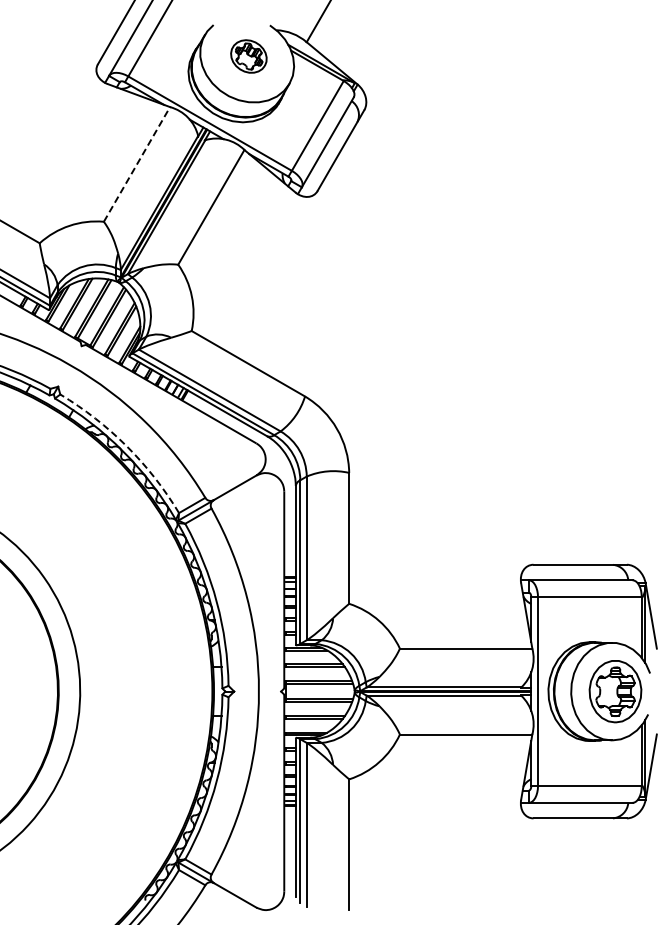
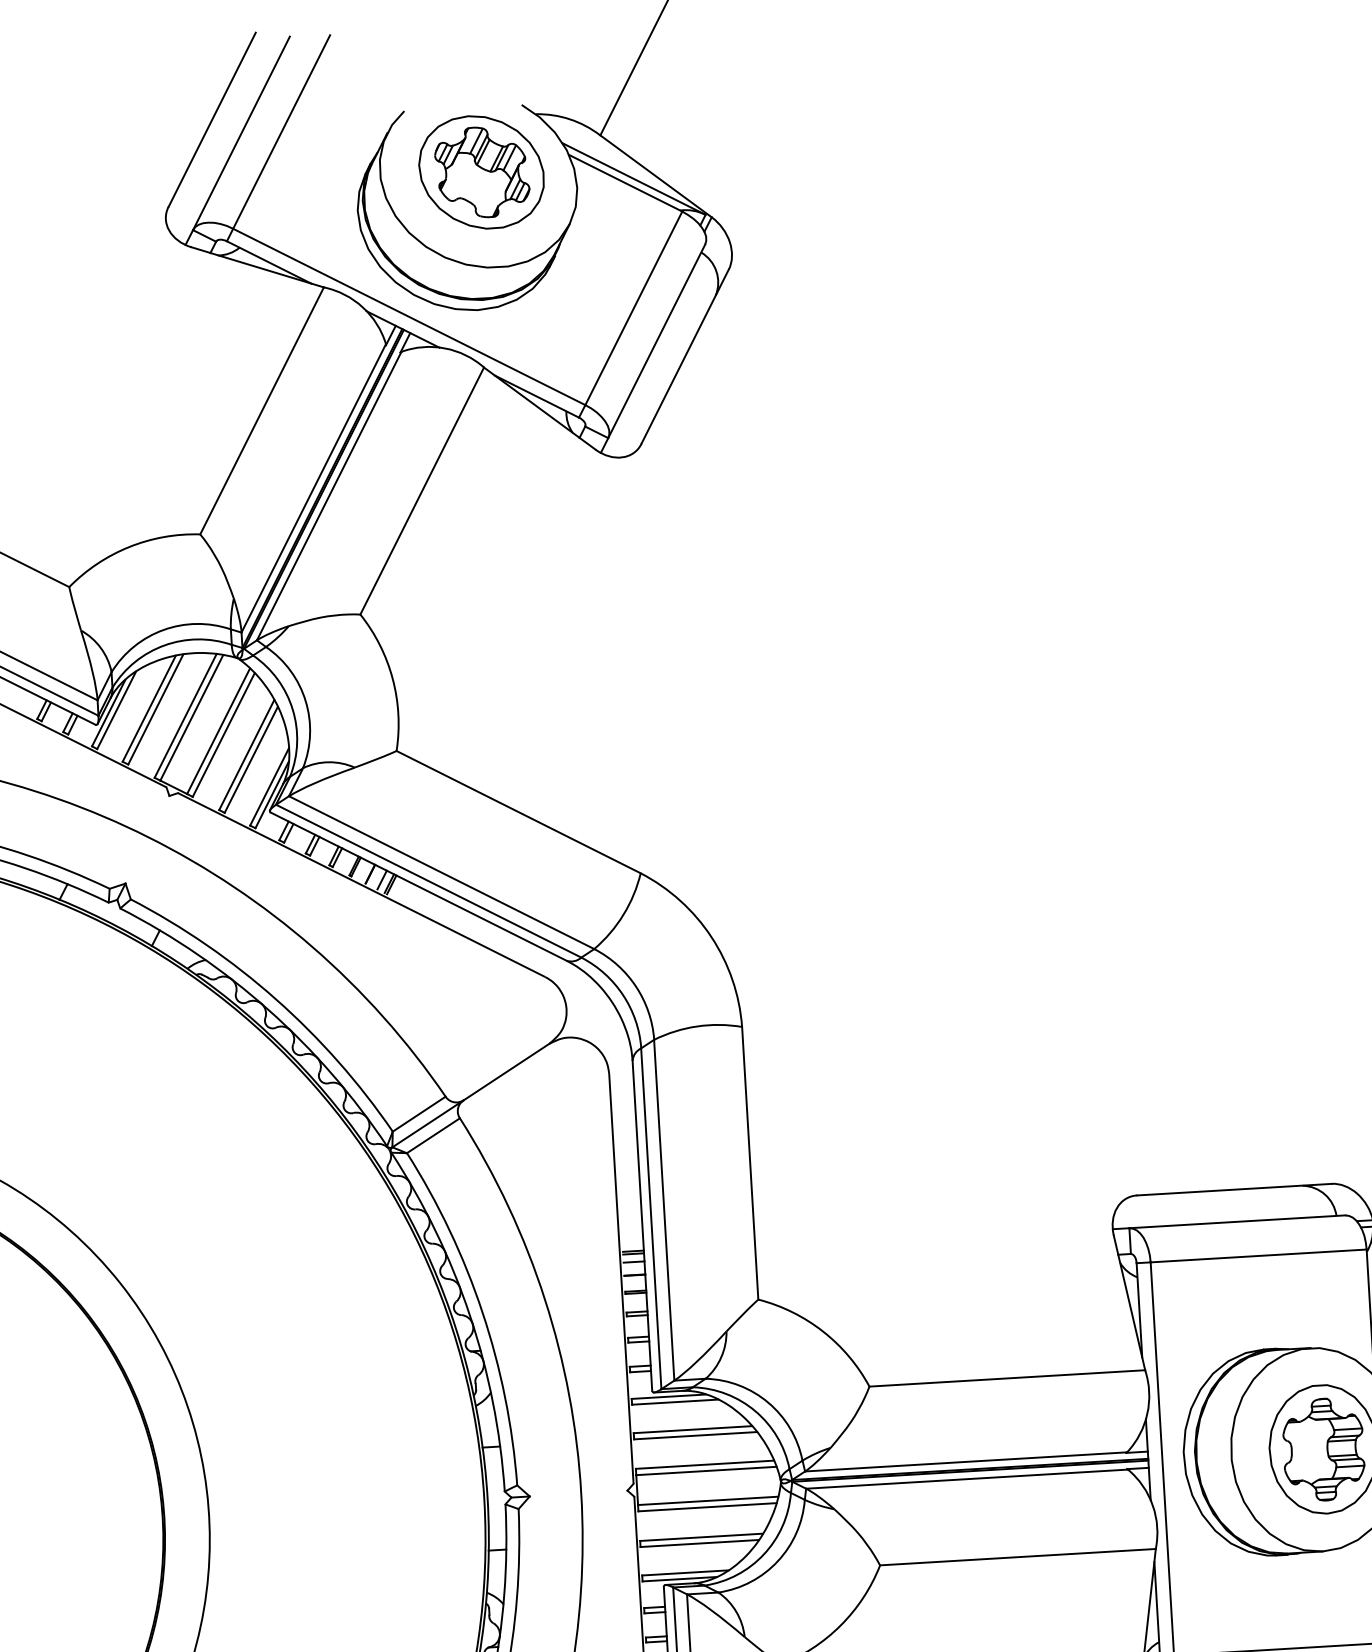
part: (248, 56) -> (480, 172), size x1.67
line: (137, 164) -> (263, 410), dashed -> solid
arc: (126, 446) -> (275, 999), dashed -> solid

